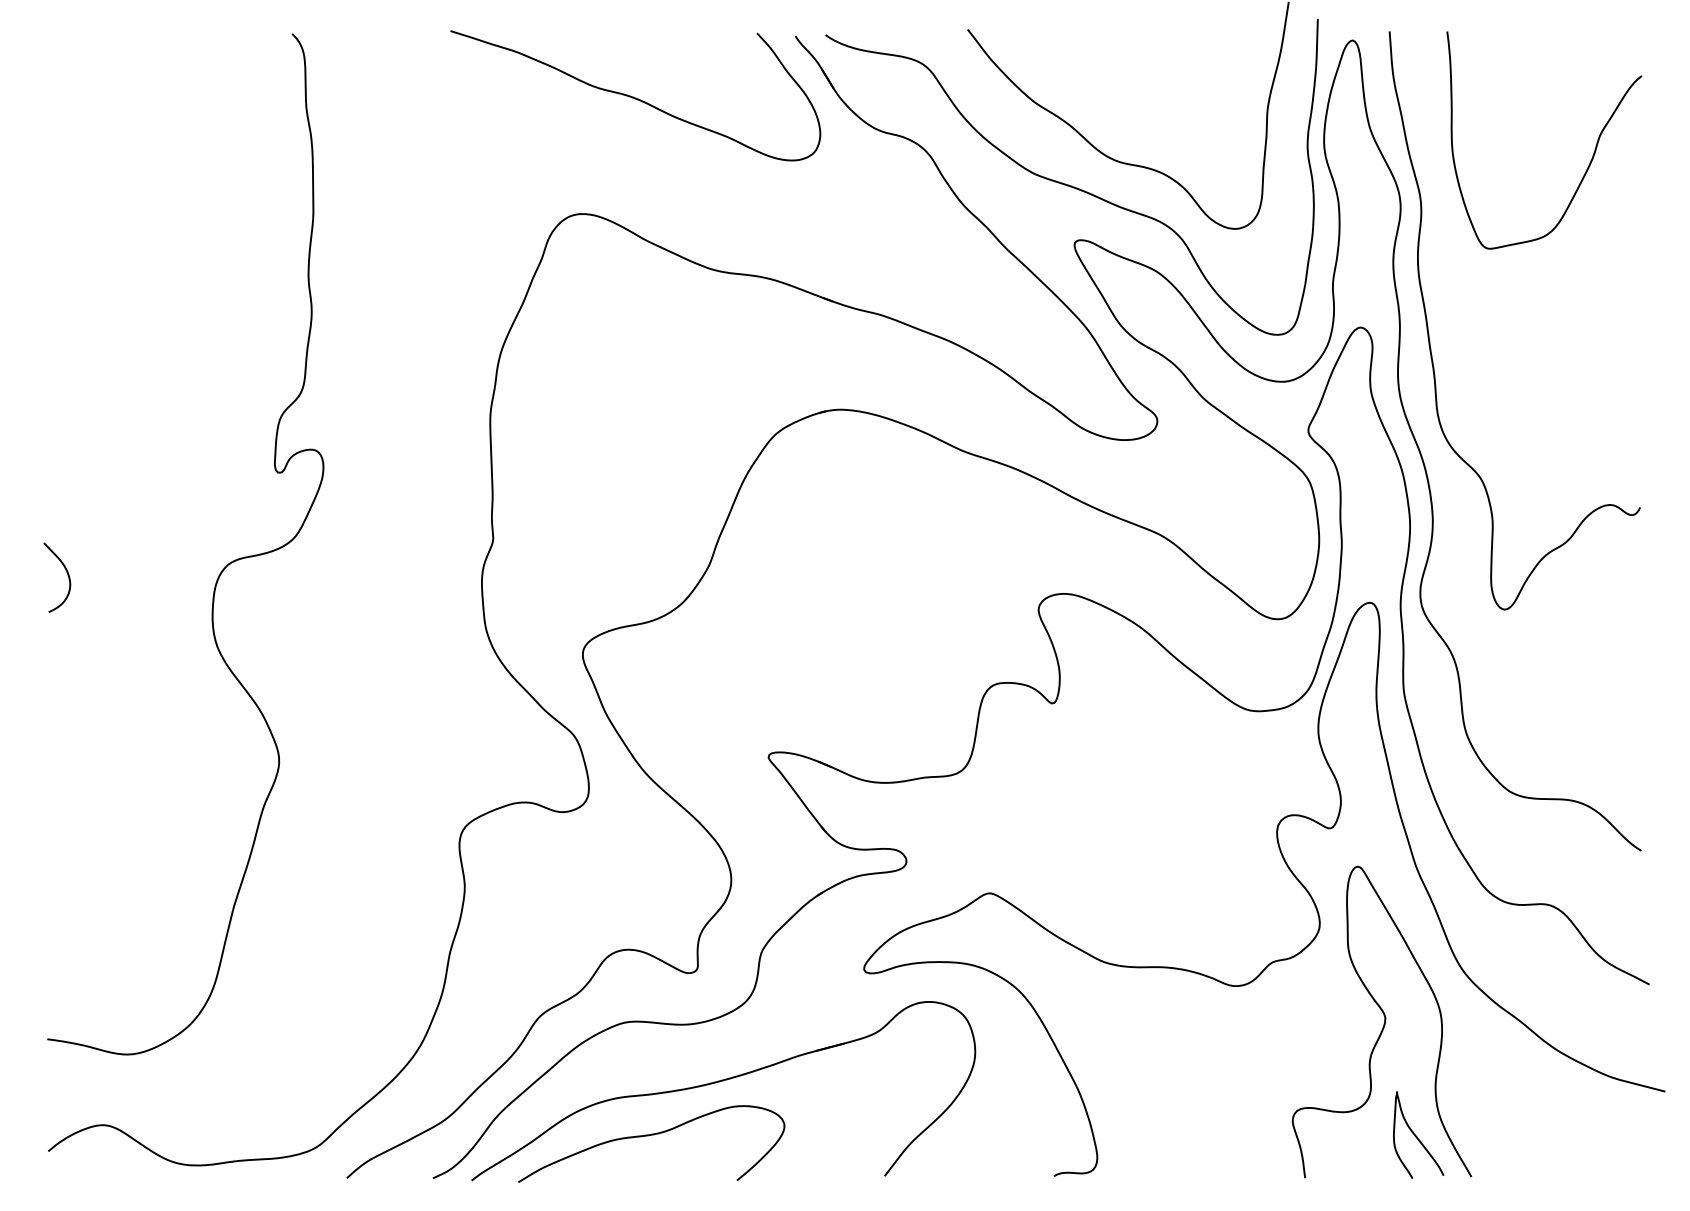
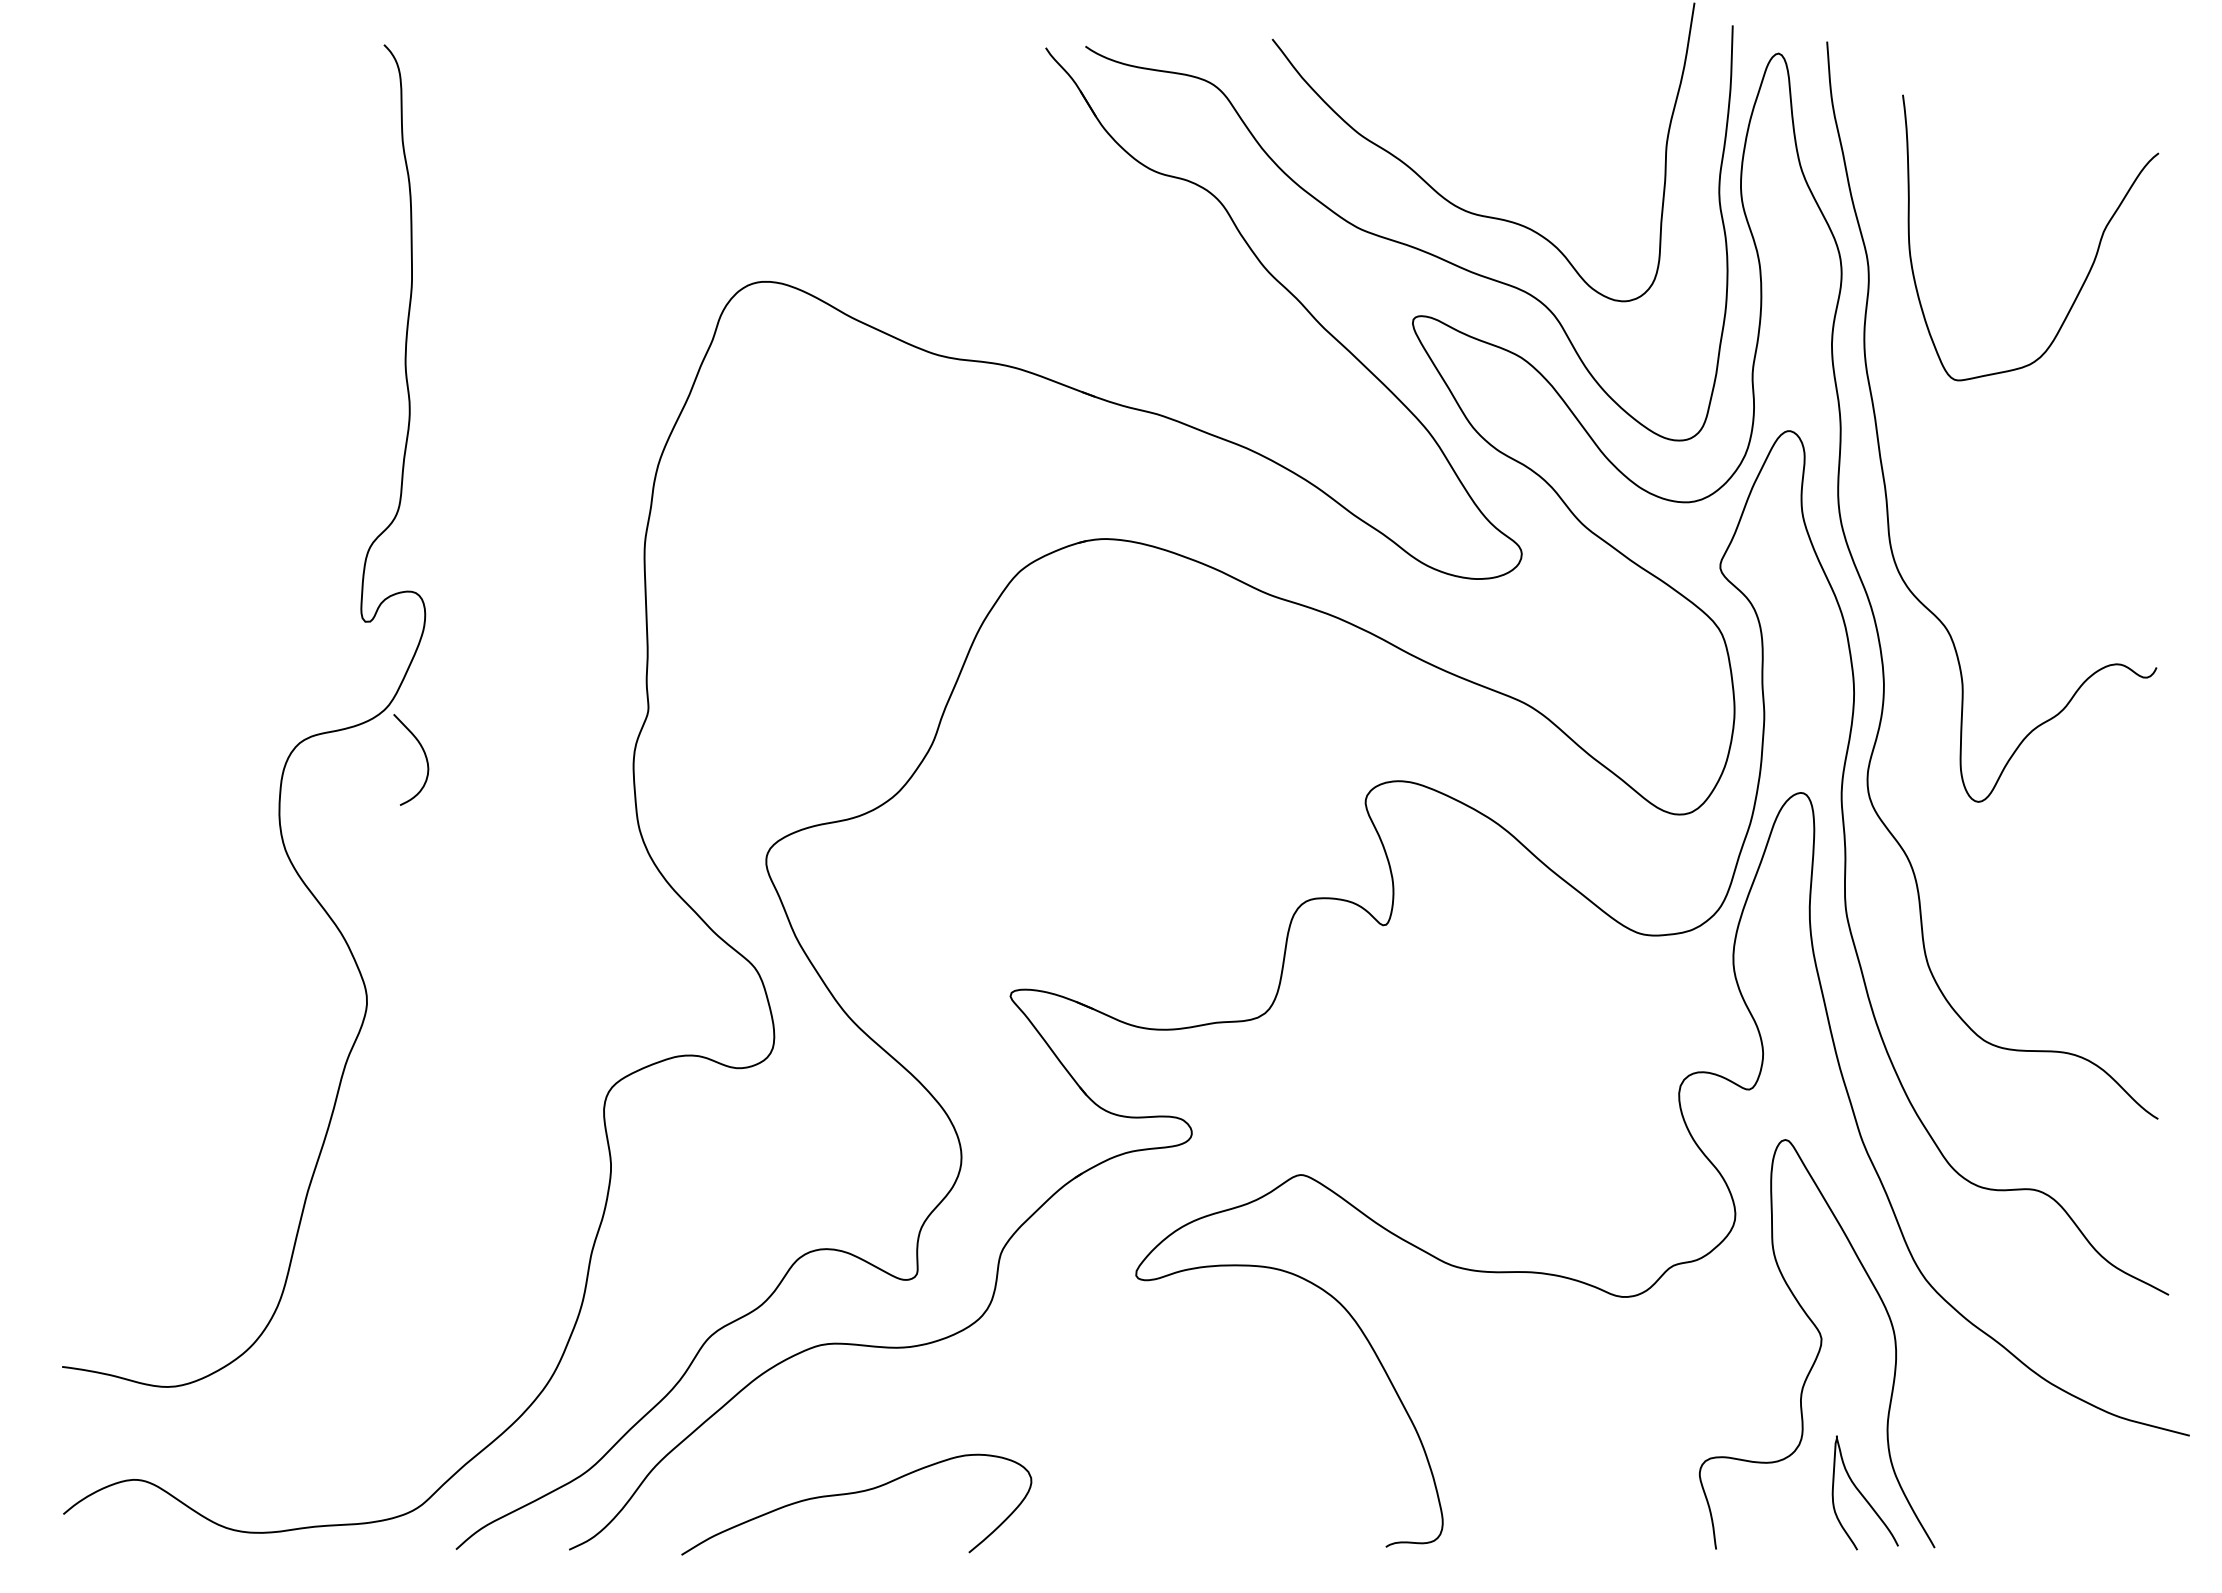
curve: (635, 97) -> (835, 128), removed
curve: (1590, 160) -> (2091, 264), moved
curve: (67, 574) -> (424, 755), moved
part: (722, 1081) -> (949, 1422), removed

